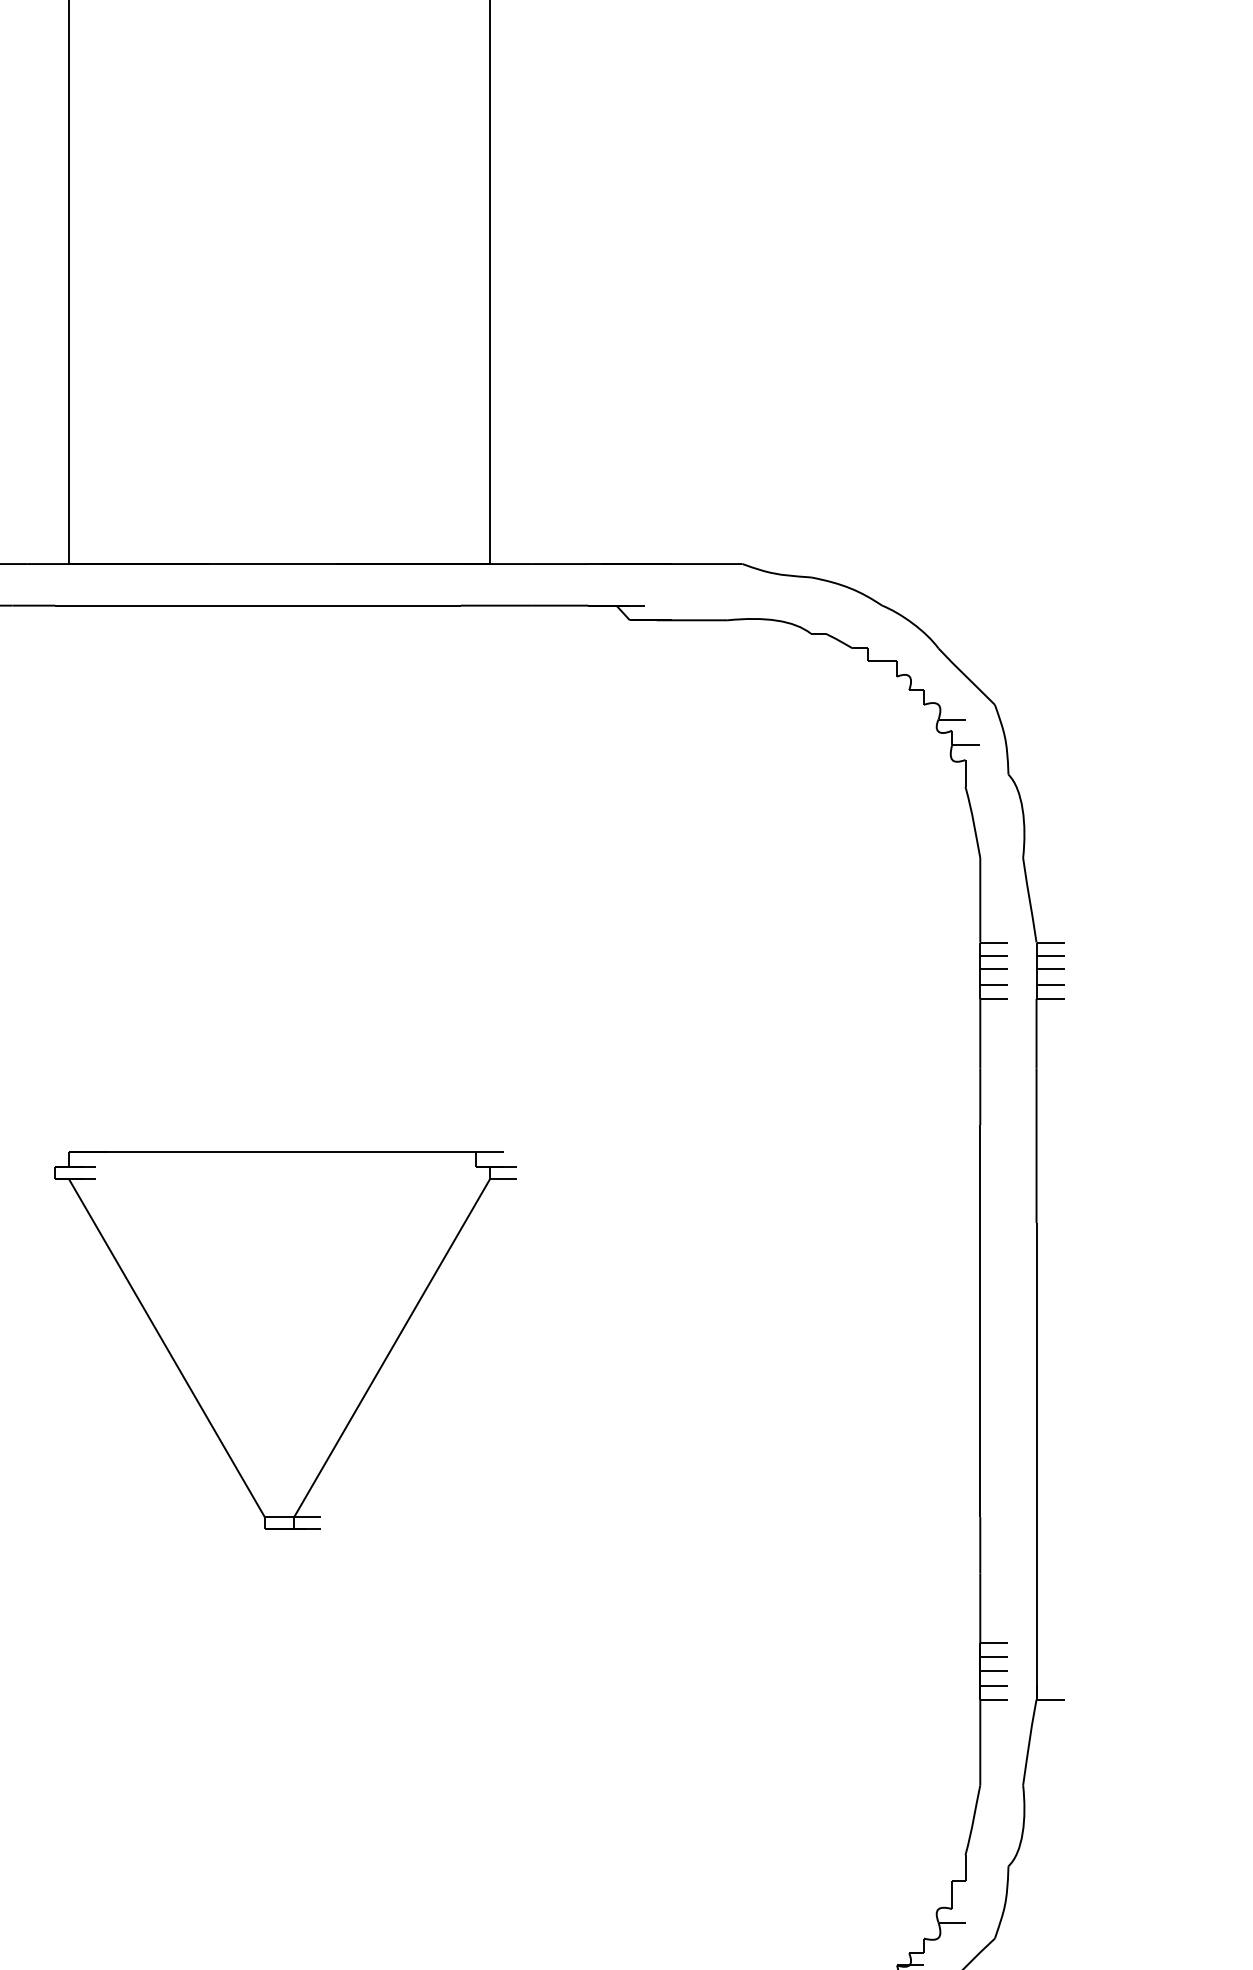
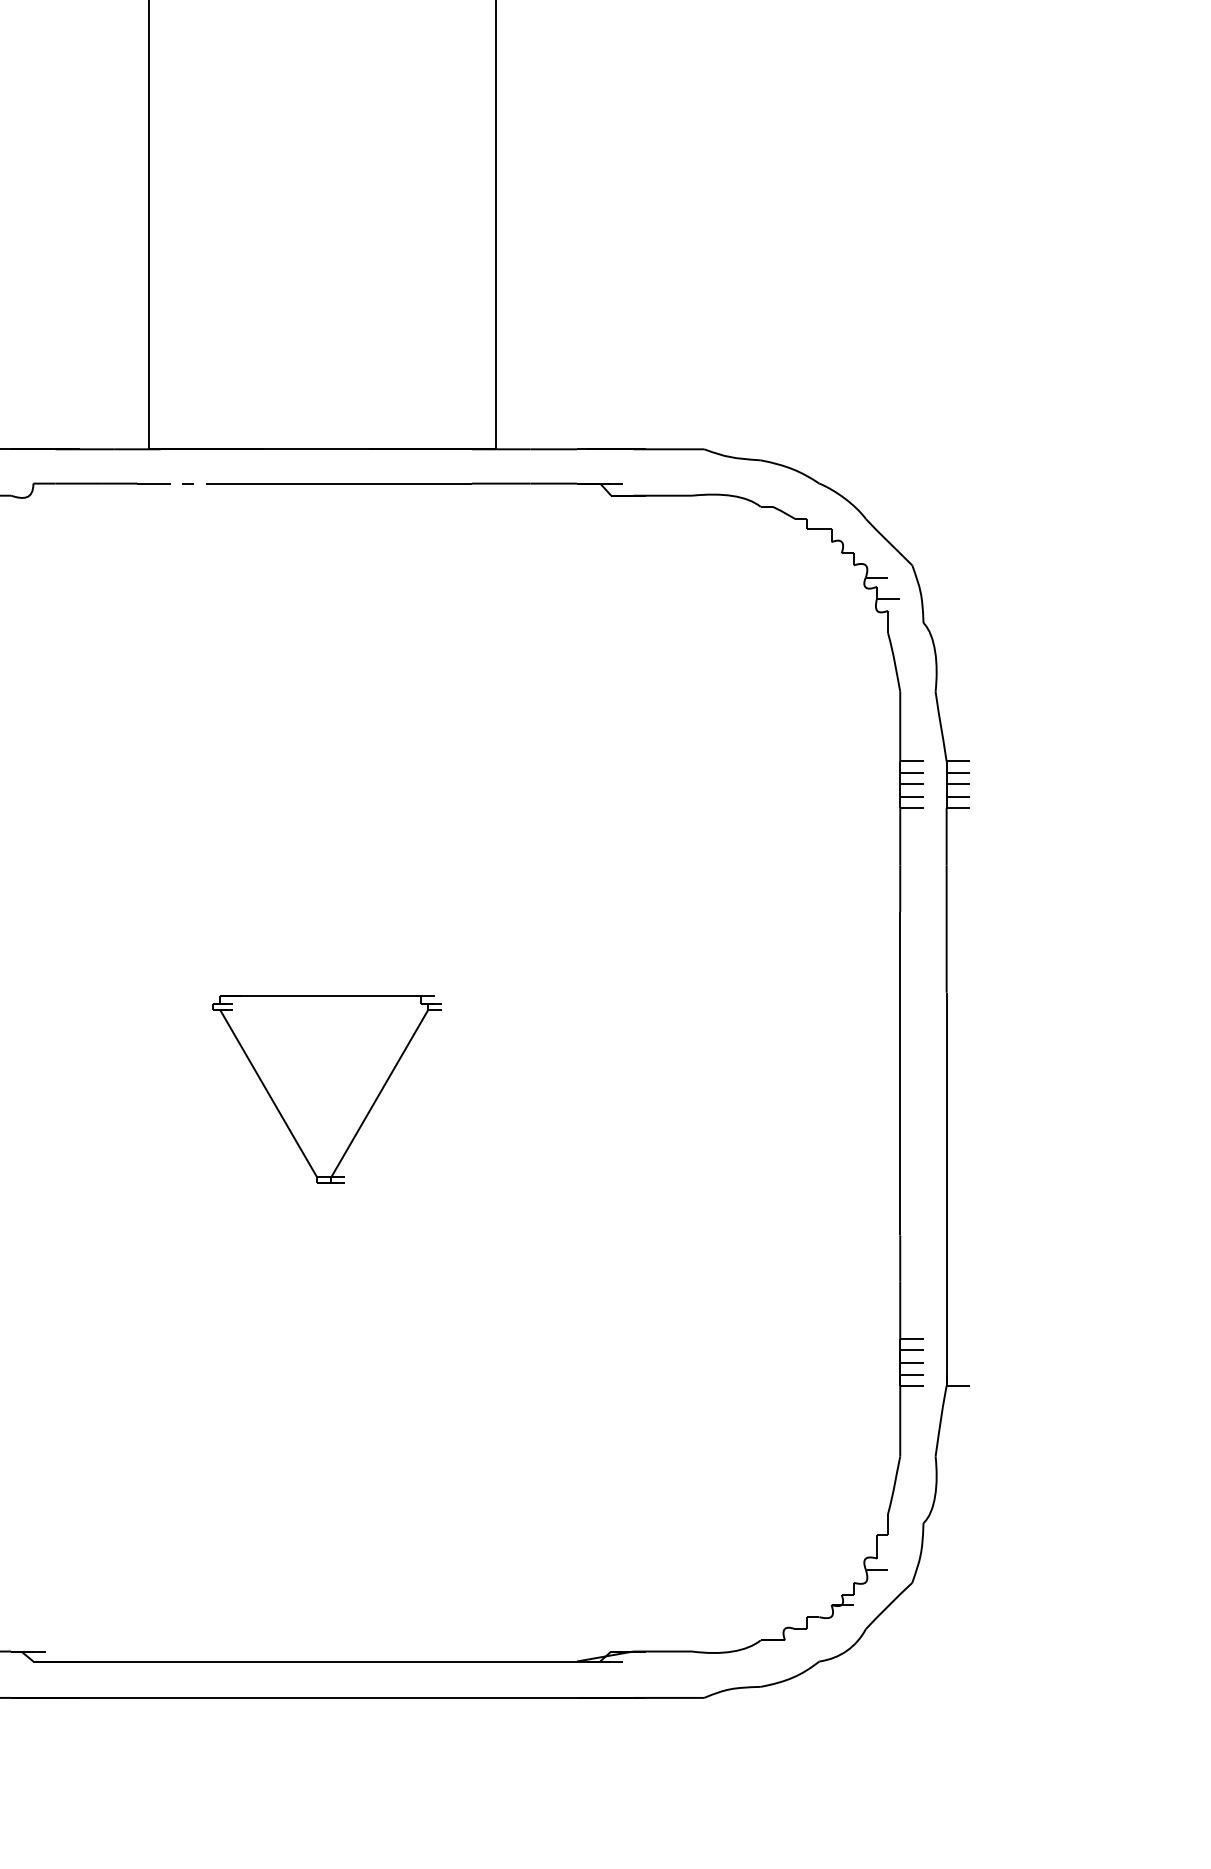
line: (117, 605) -> (188, 483), solid -> dashed
part: (284, 1340) -> (326, 1089), size x0.6

